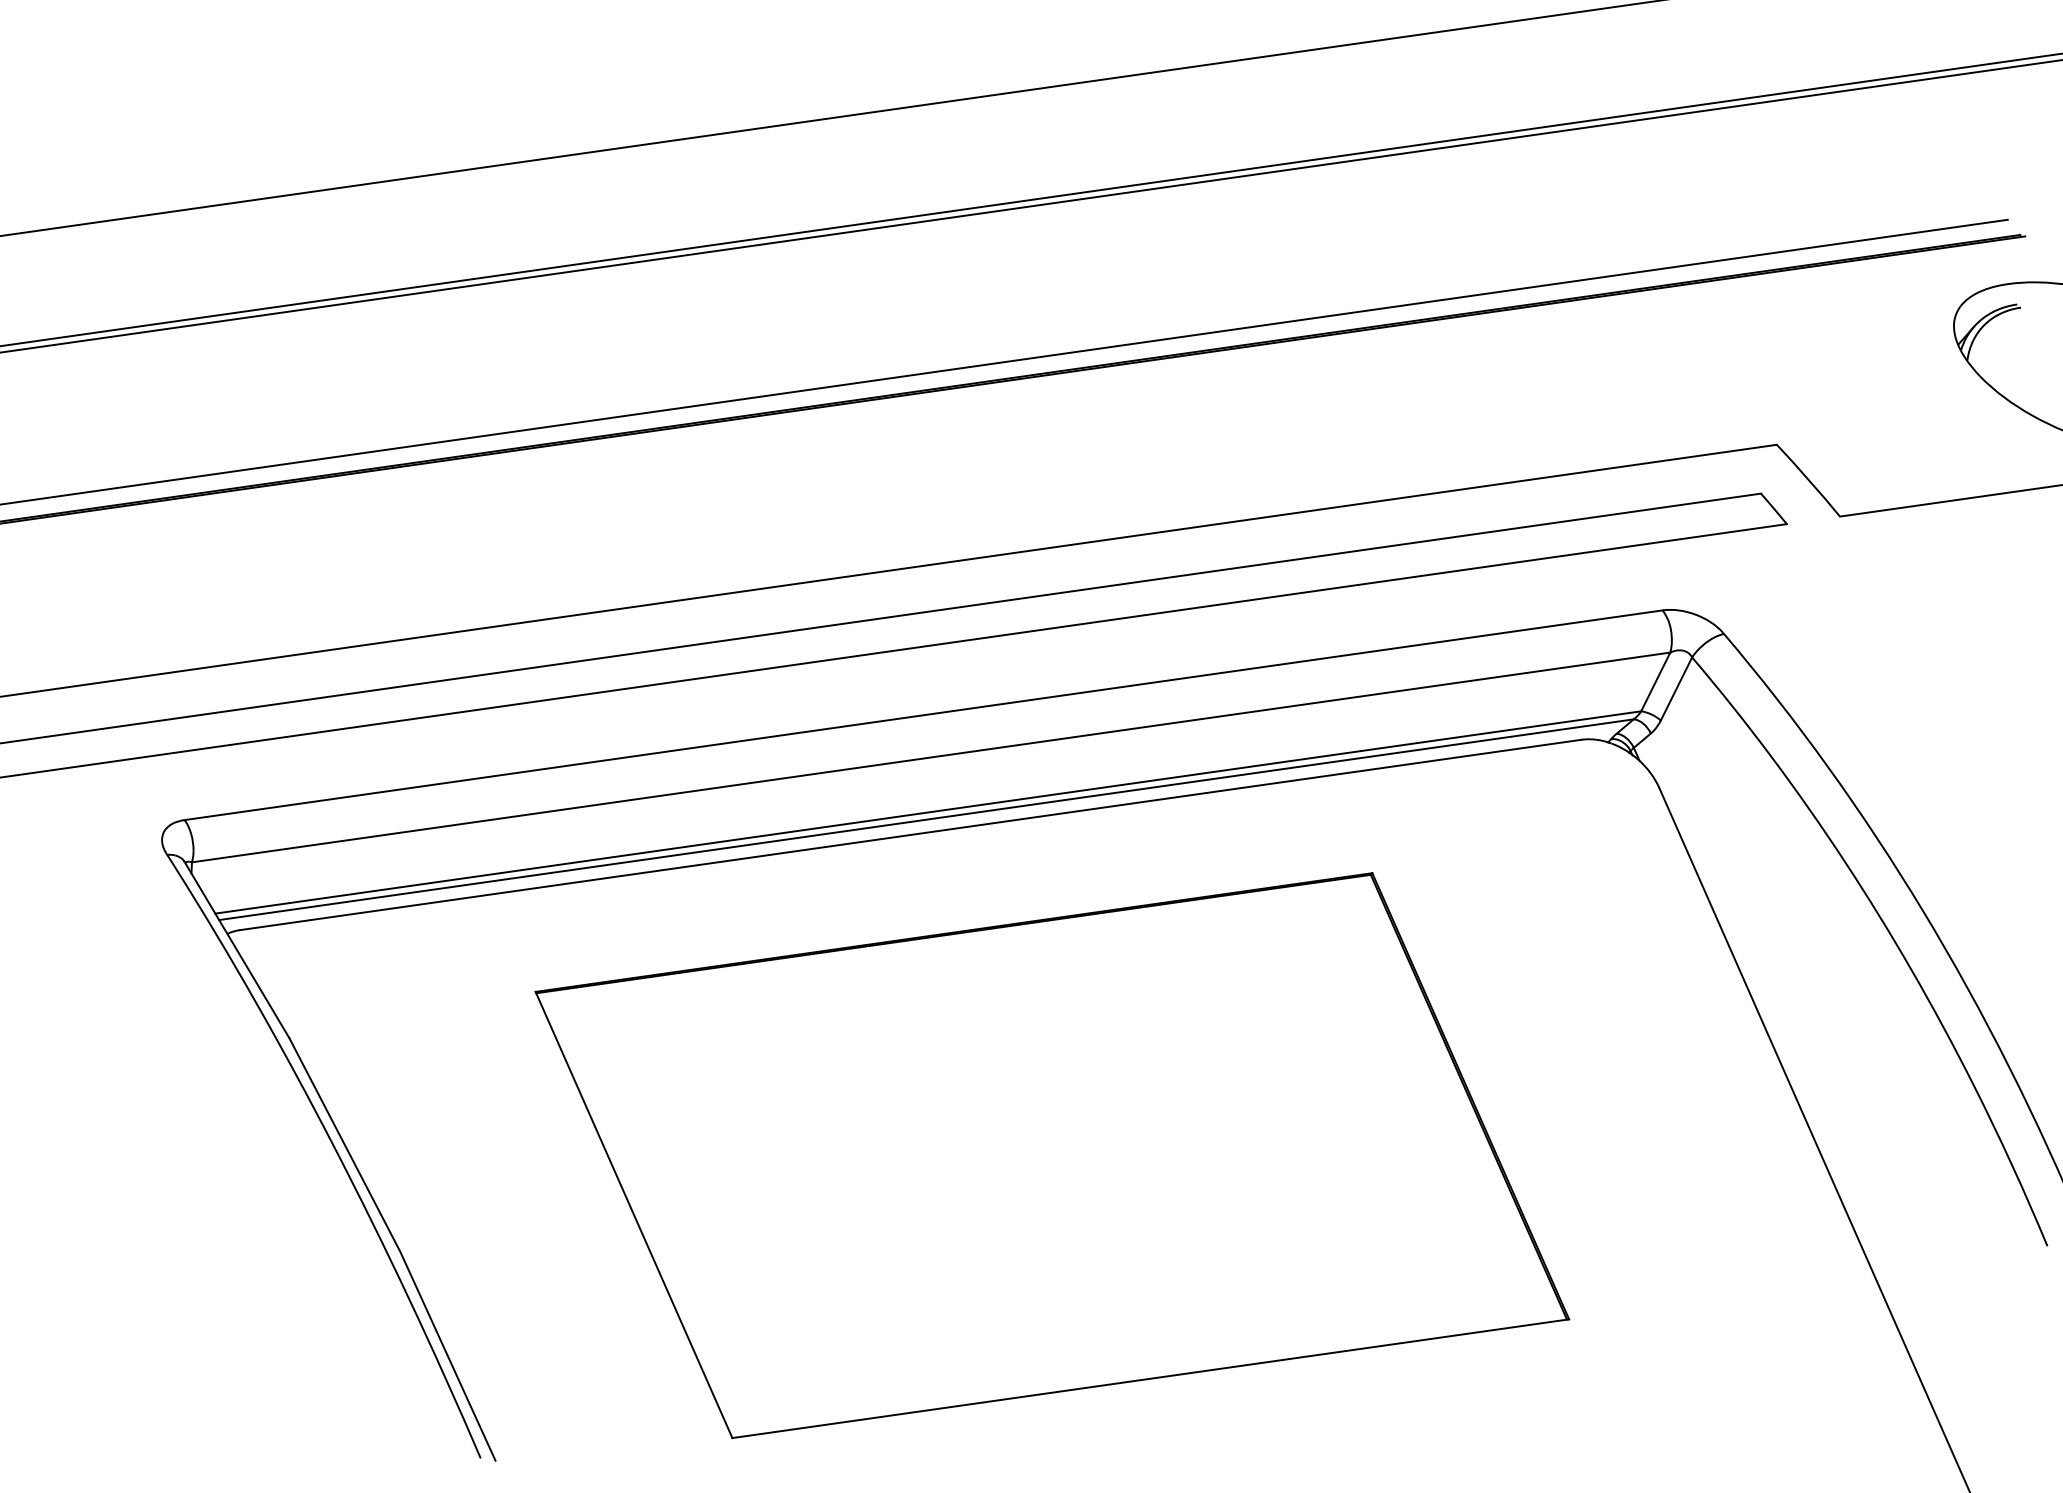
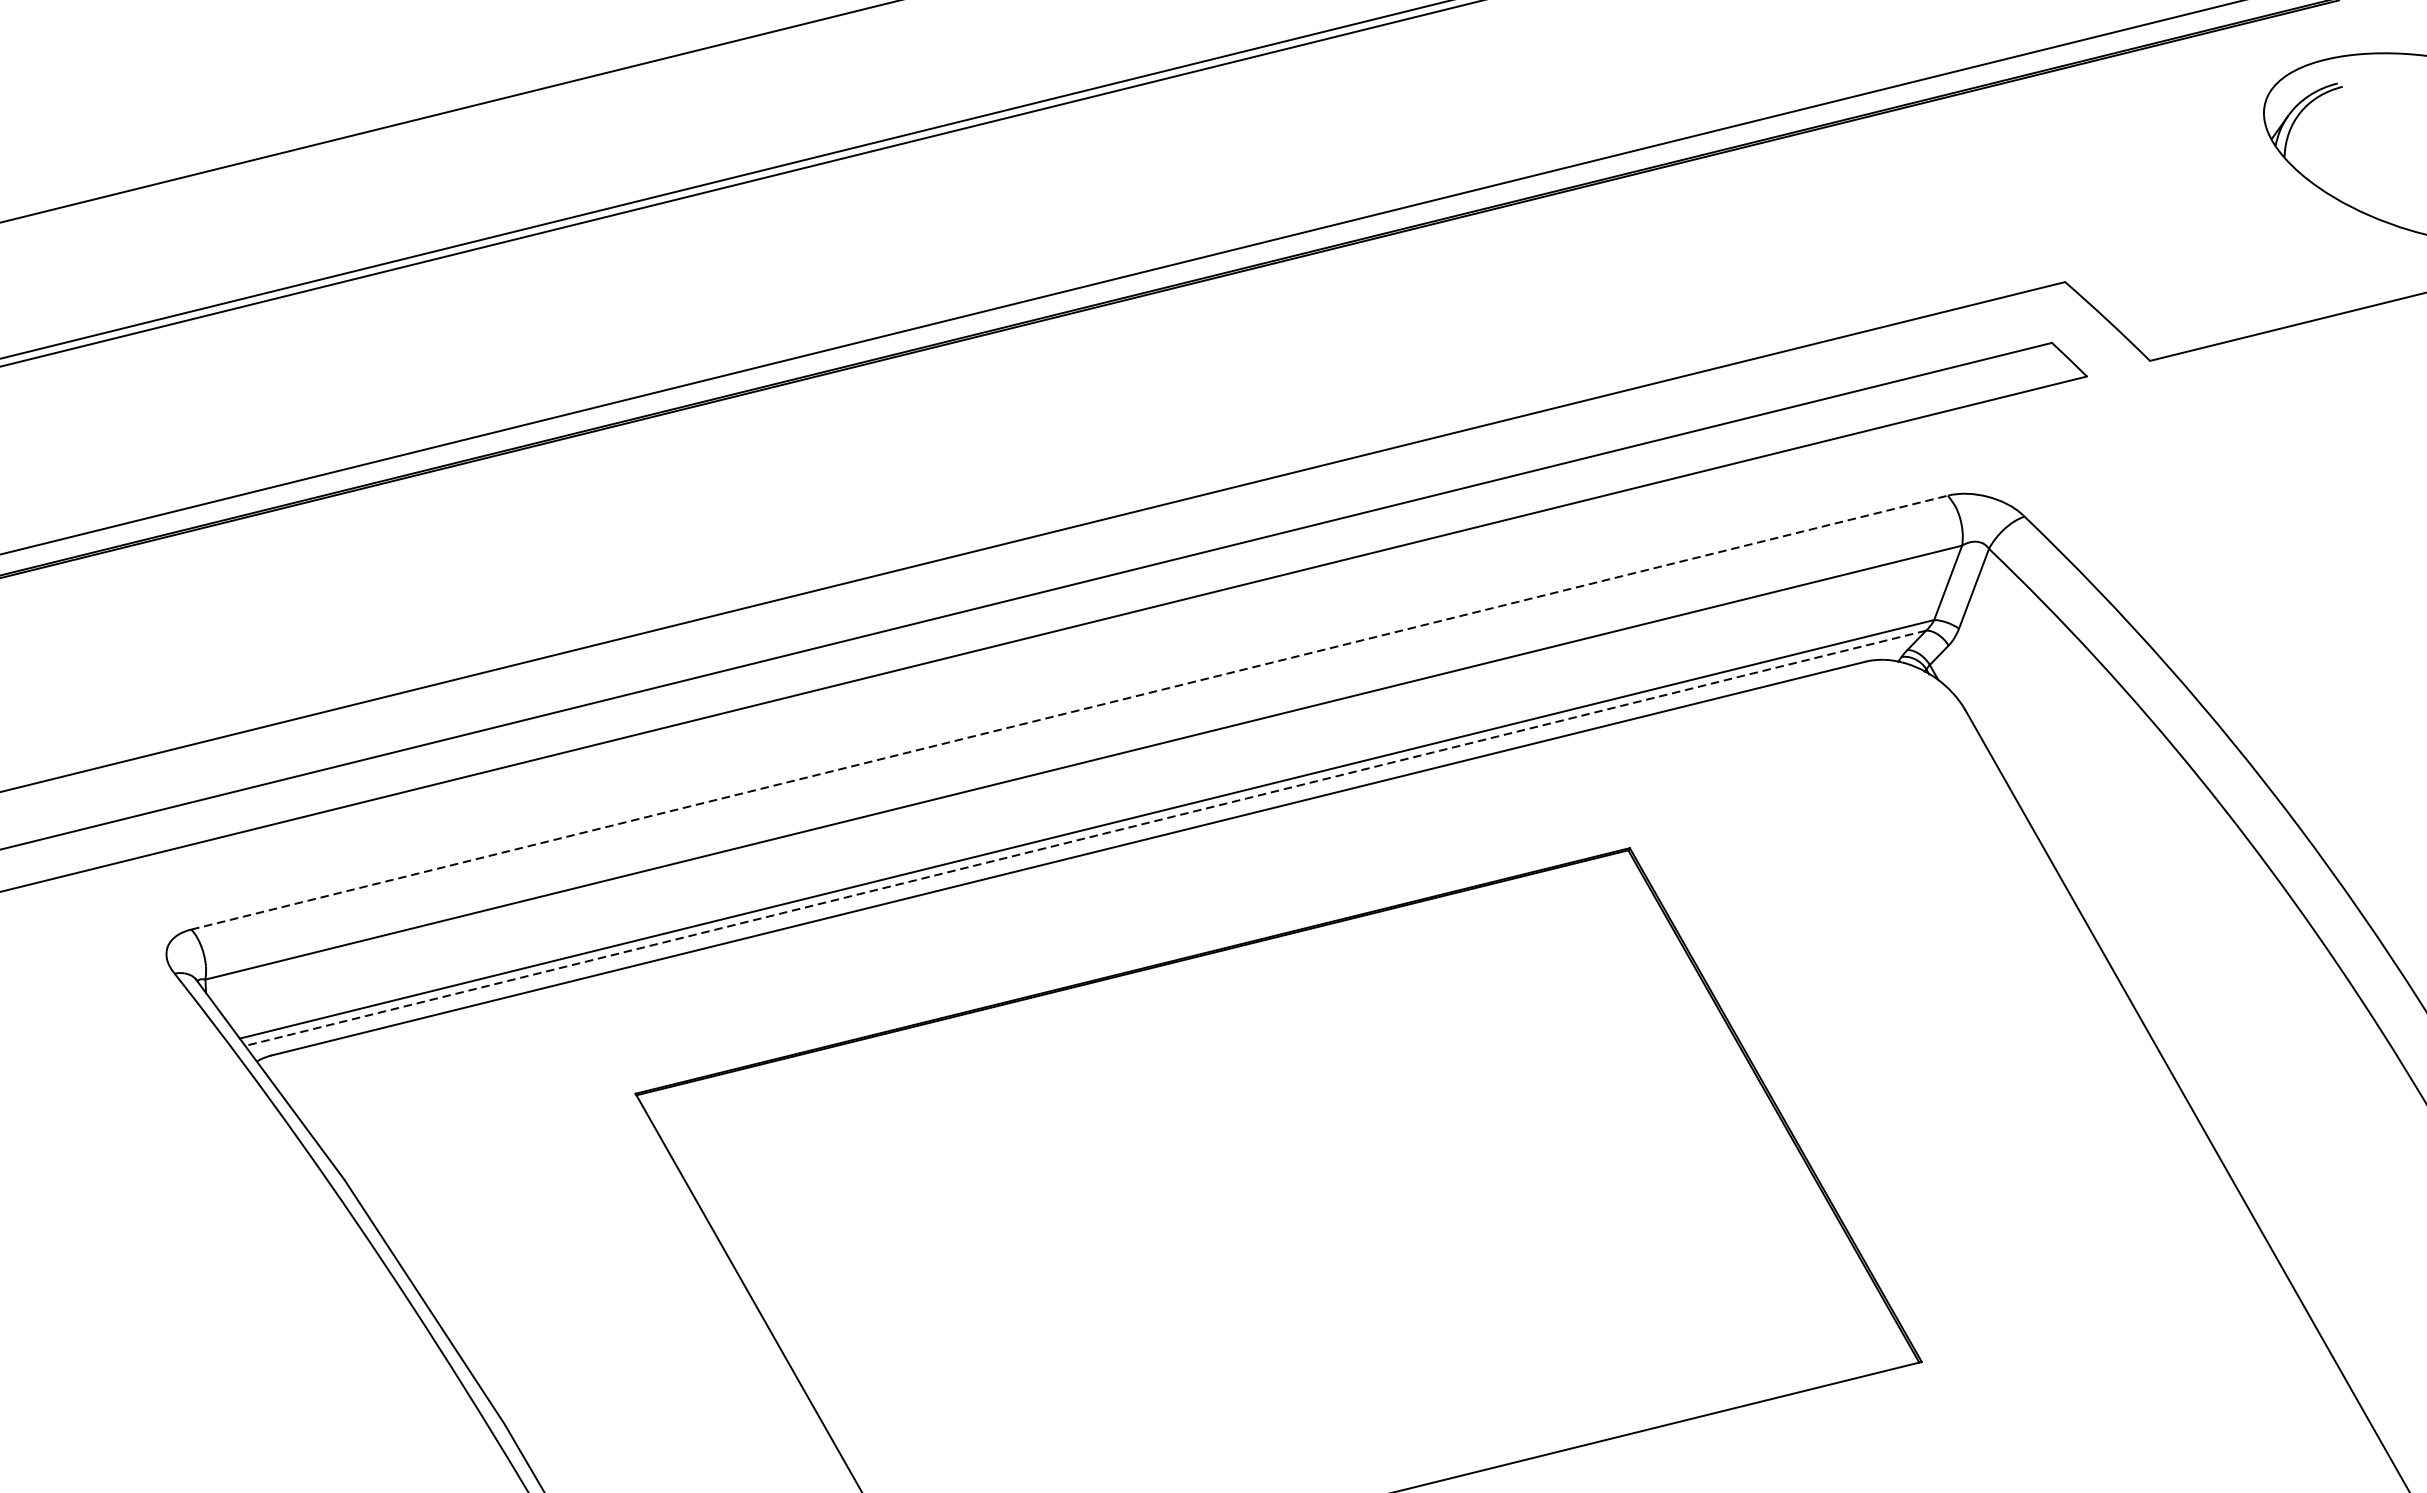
line: (923, 715) -> (1069, 712), solid -> dashed
line: (925, 819) -> (1084, 838), solid -> dashed

